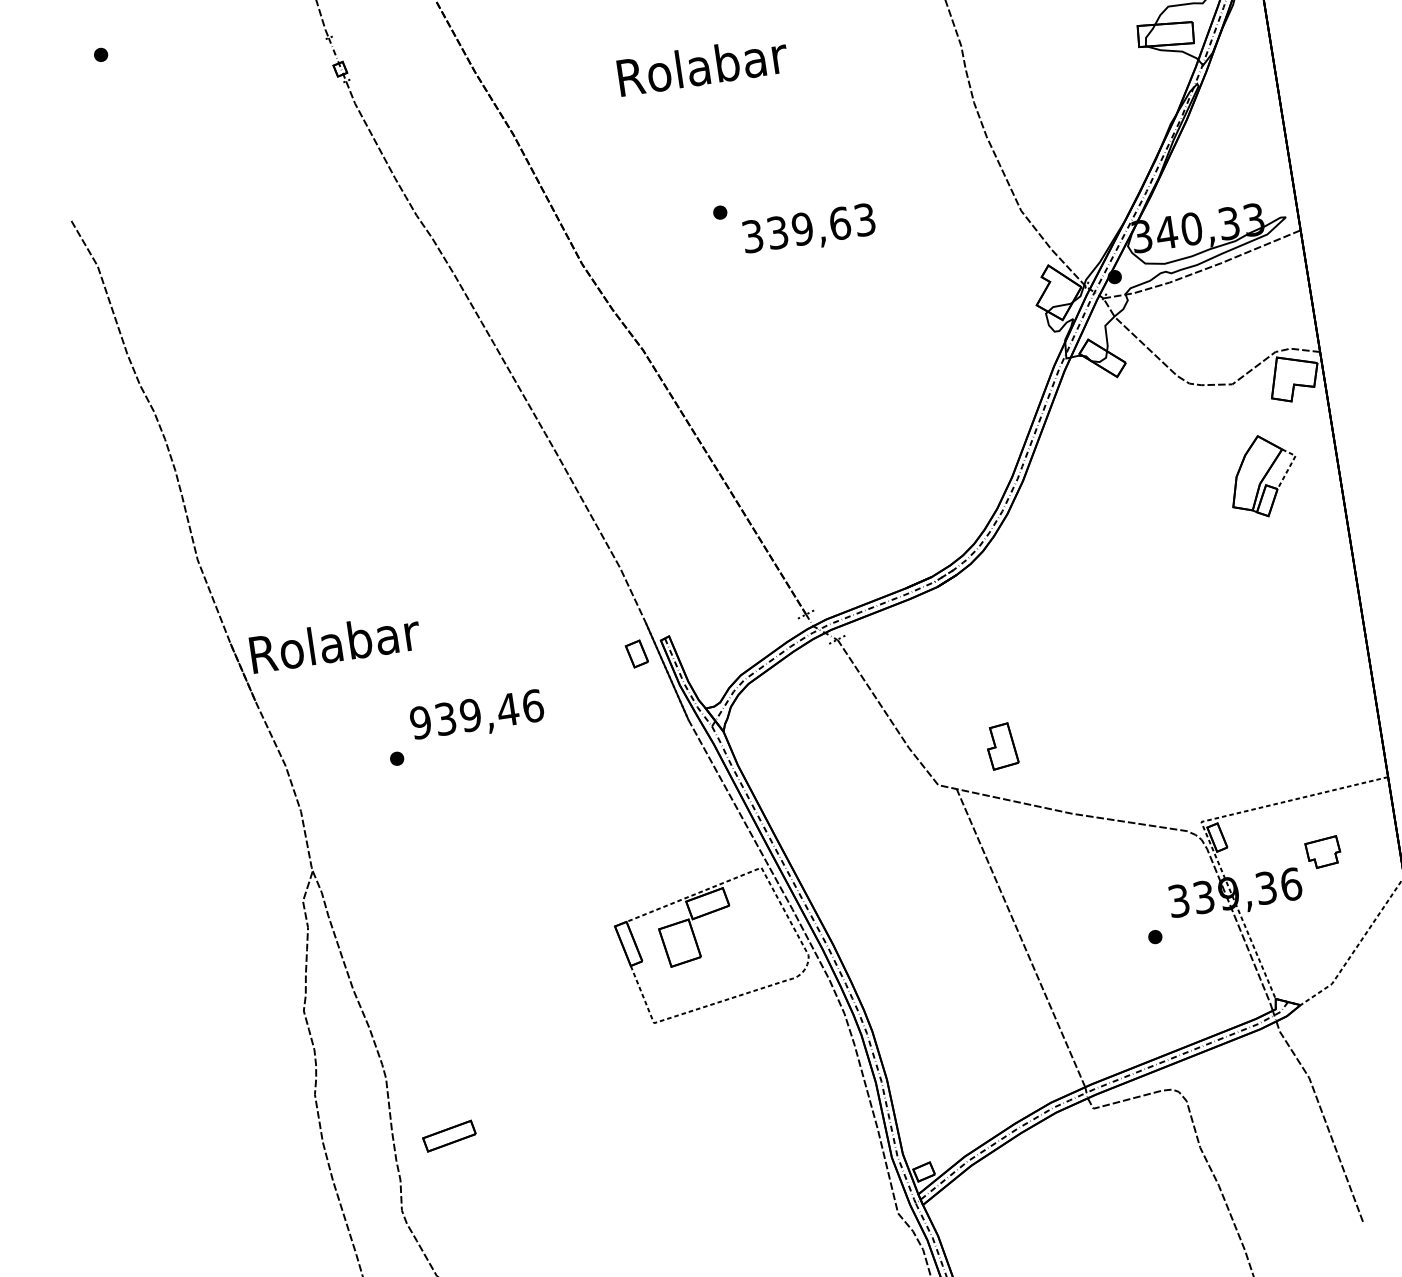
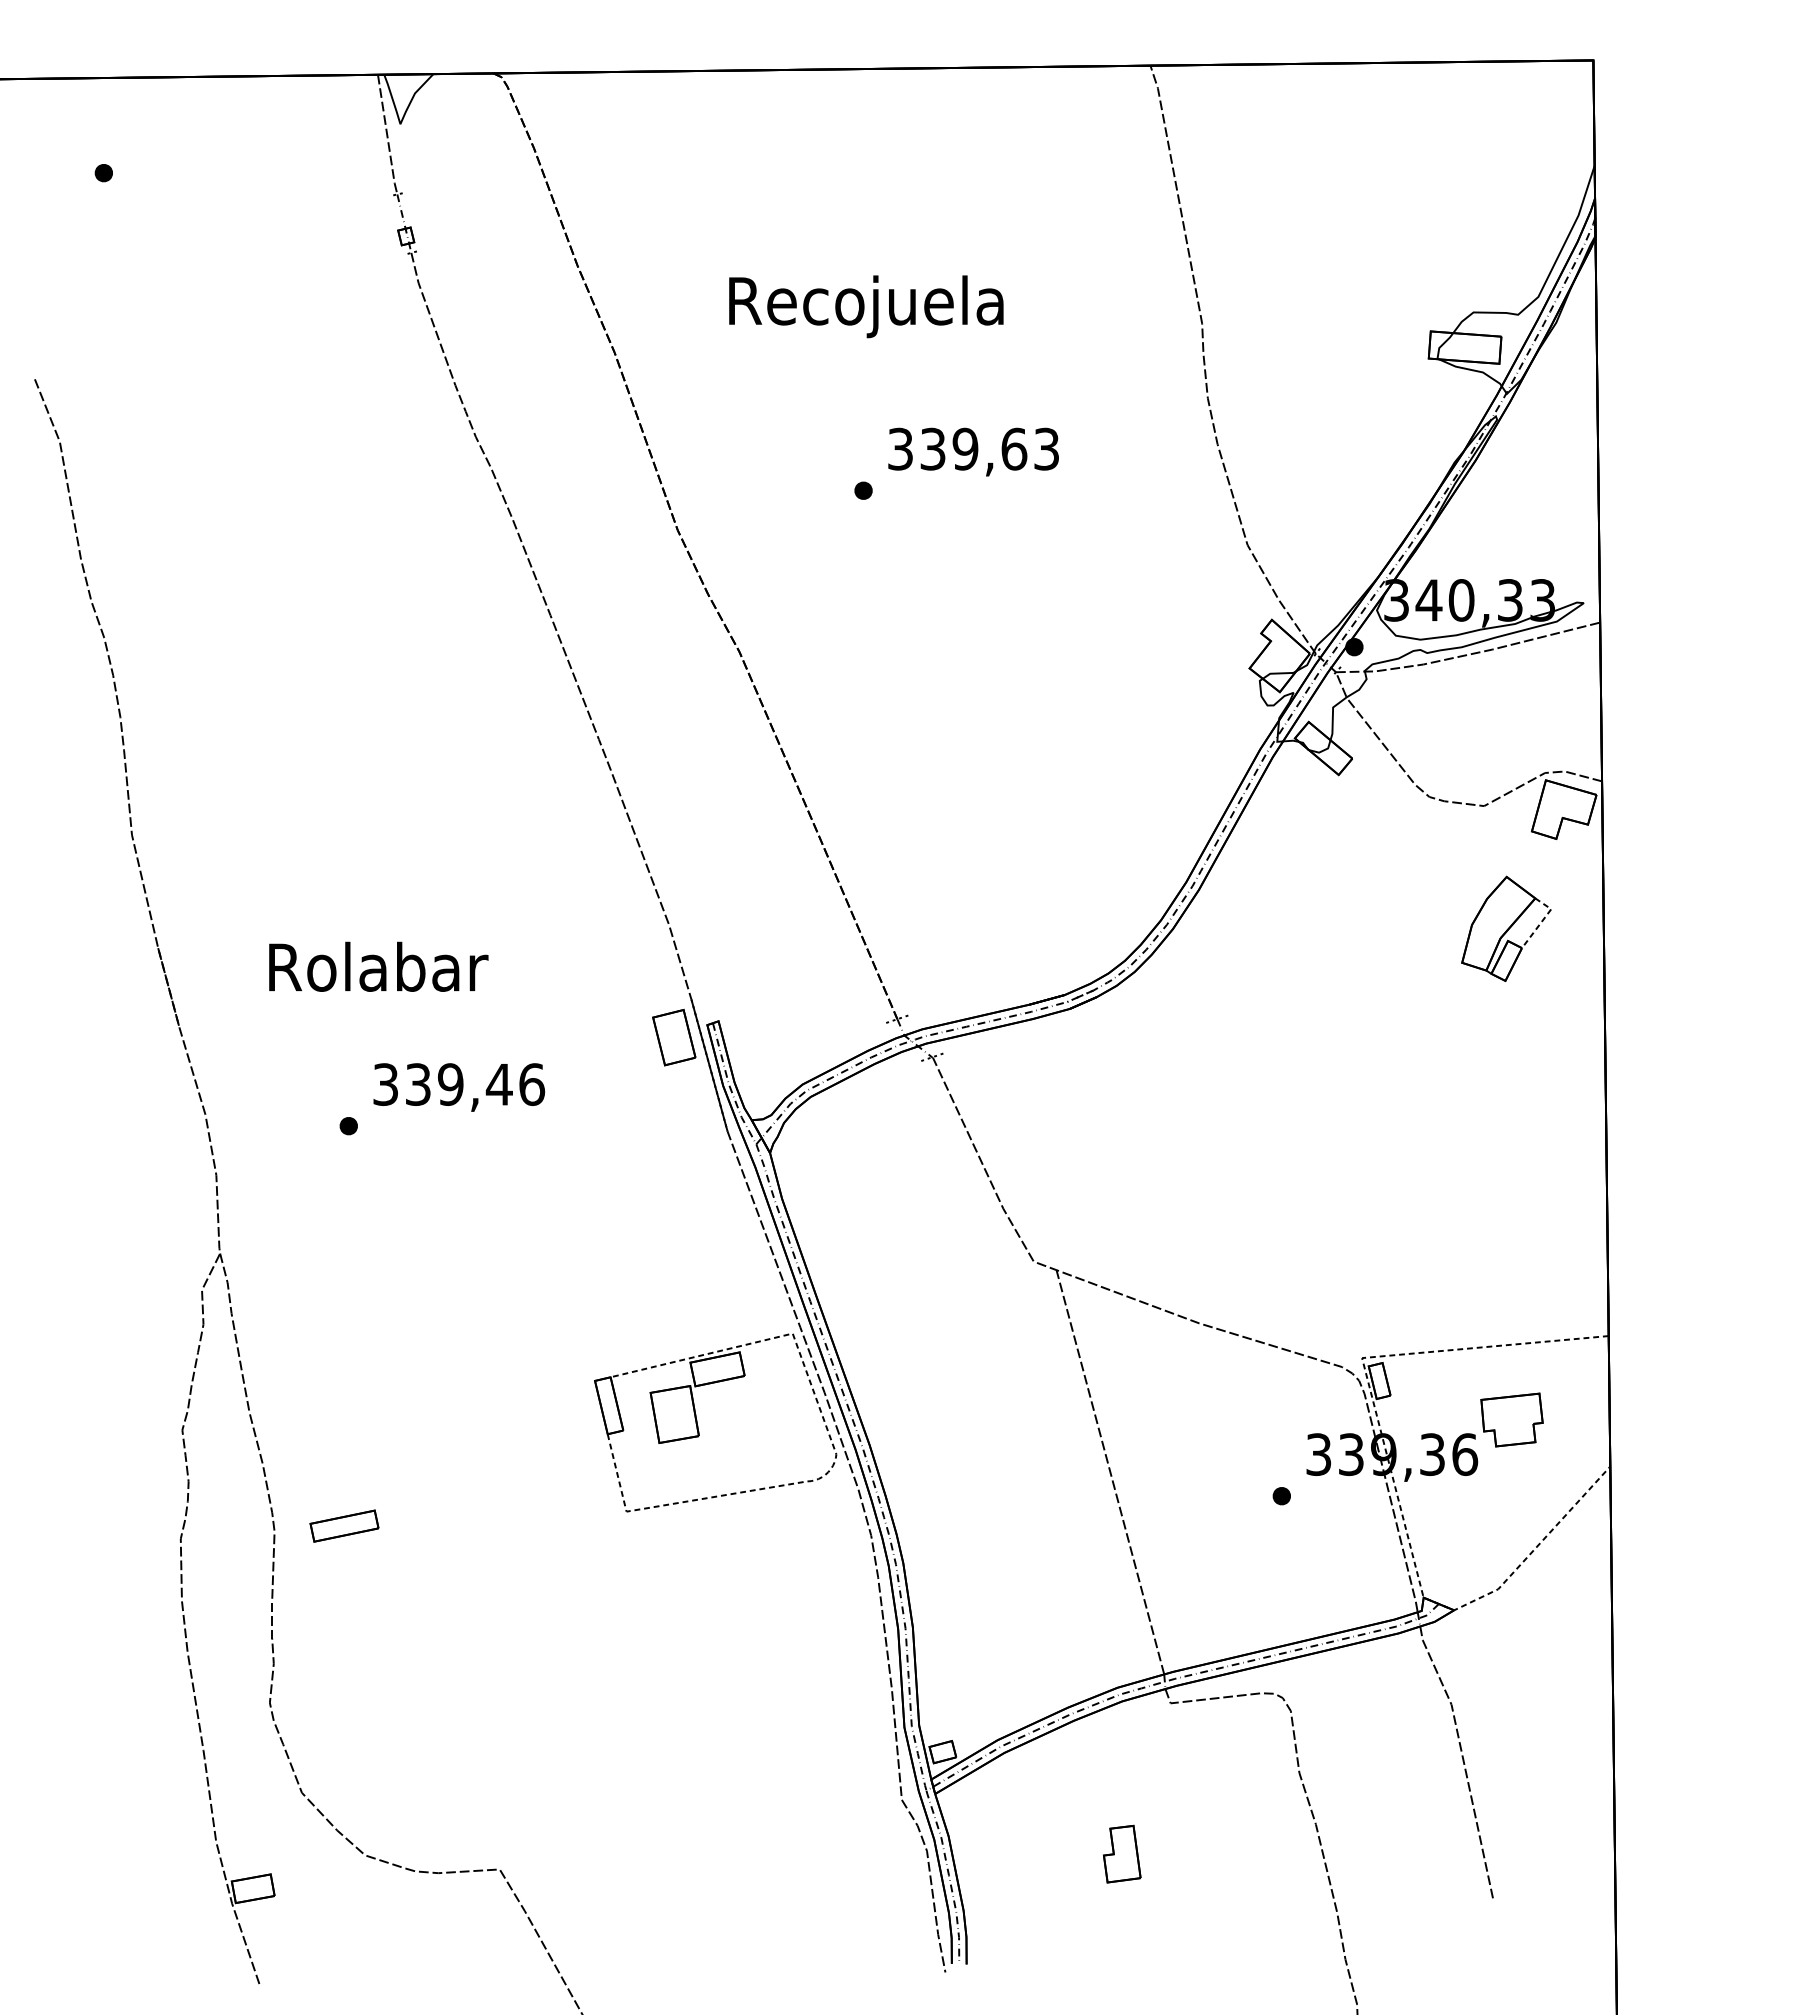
text: (701, 70) -> (866, 306), Rolabar -> Recojuela
text: (809, 229) -> (973, 451), moved
text: (335, 642) -> (378, 966), moved
part: (637, 653) -> (674, 1037), size x1.67
text: (420, 722) -> (385, 1084), 939,46 -> 339,46
part: (1002, 745) -> (1122, 1853), moved
part: (1322, 852) -> (1511, 1419), size x1.43
part: (449, 1135) -> (344, 1525), moved

